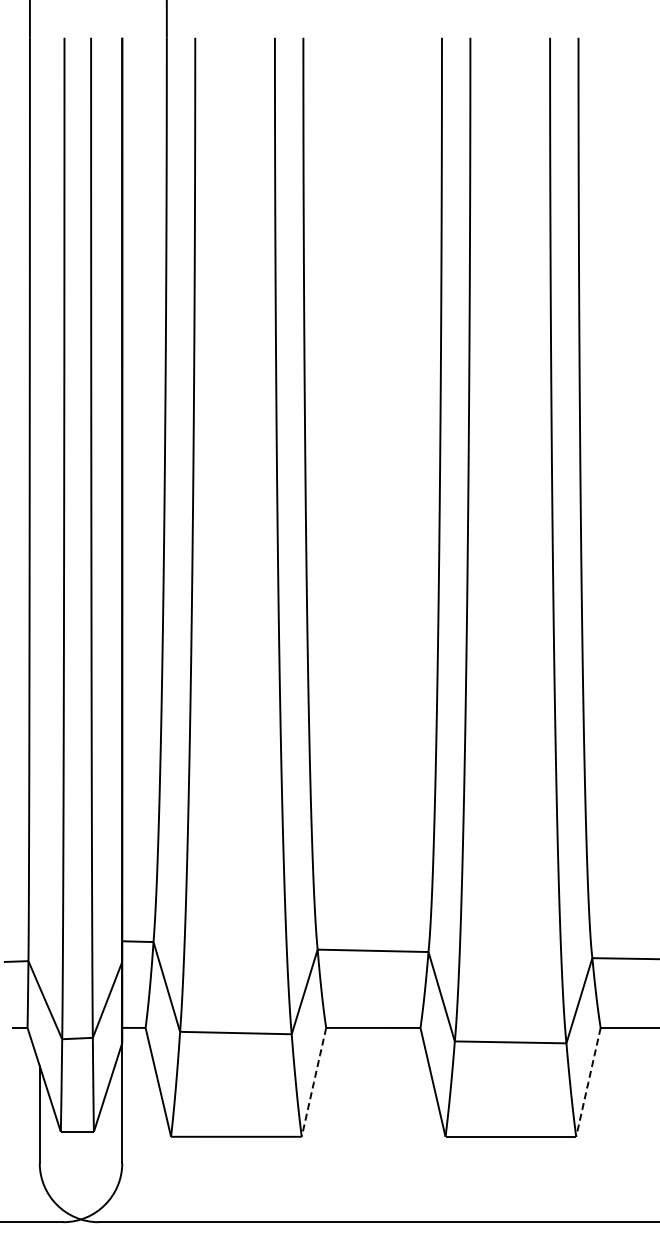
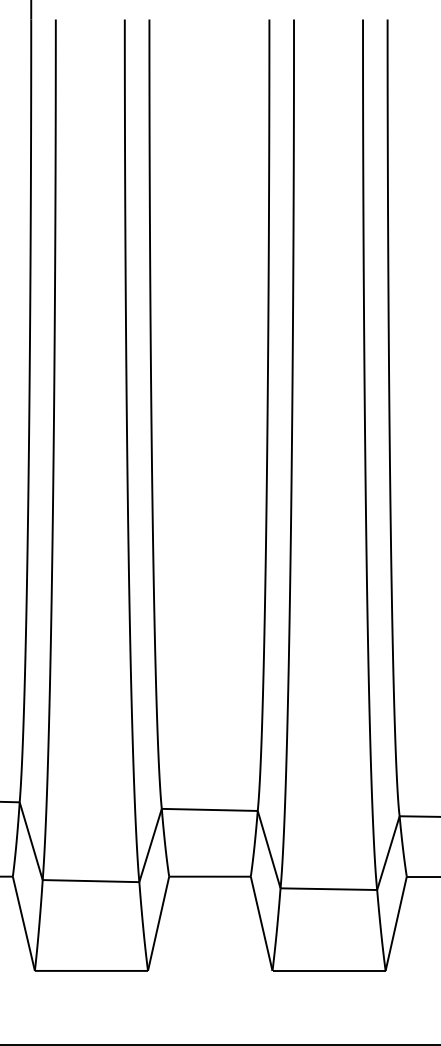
line: (313, 1082) -> (158, 923), dashed -> solid
line: (588, 1082) -> (396, 923), dashed -> solid

